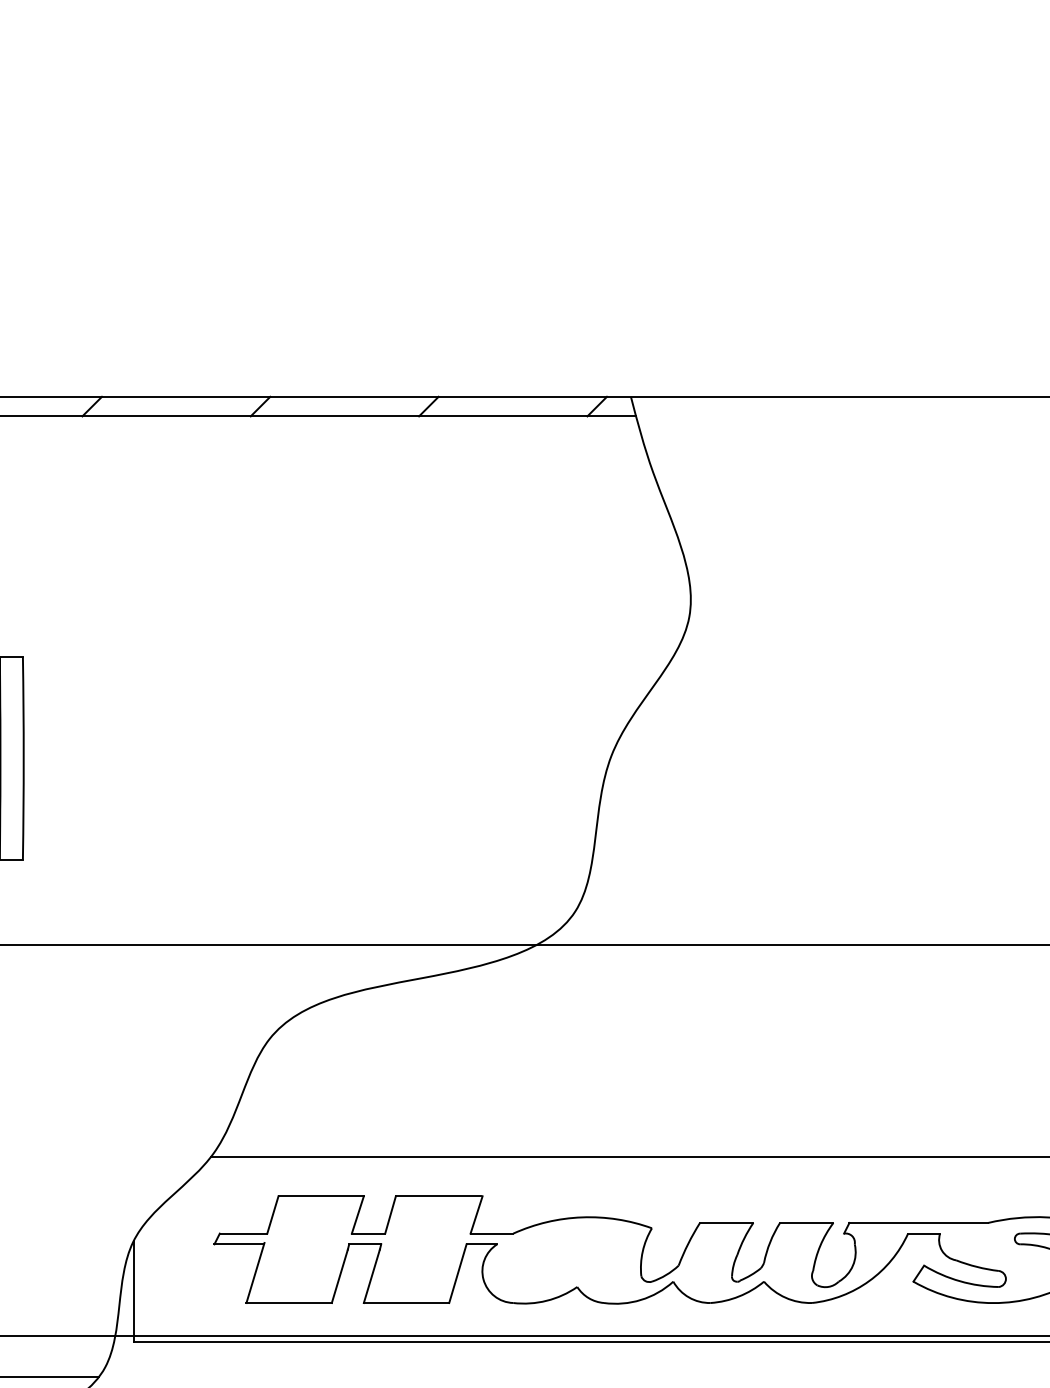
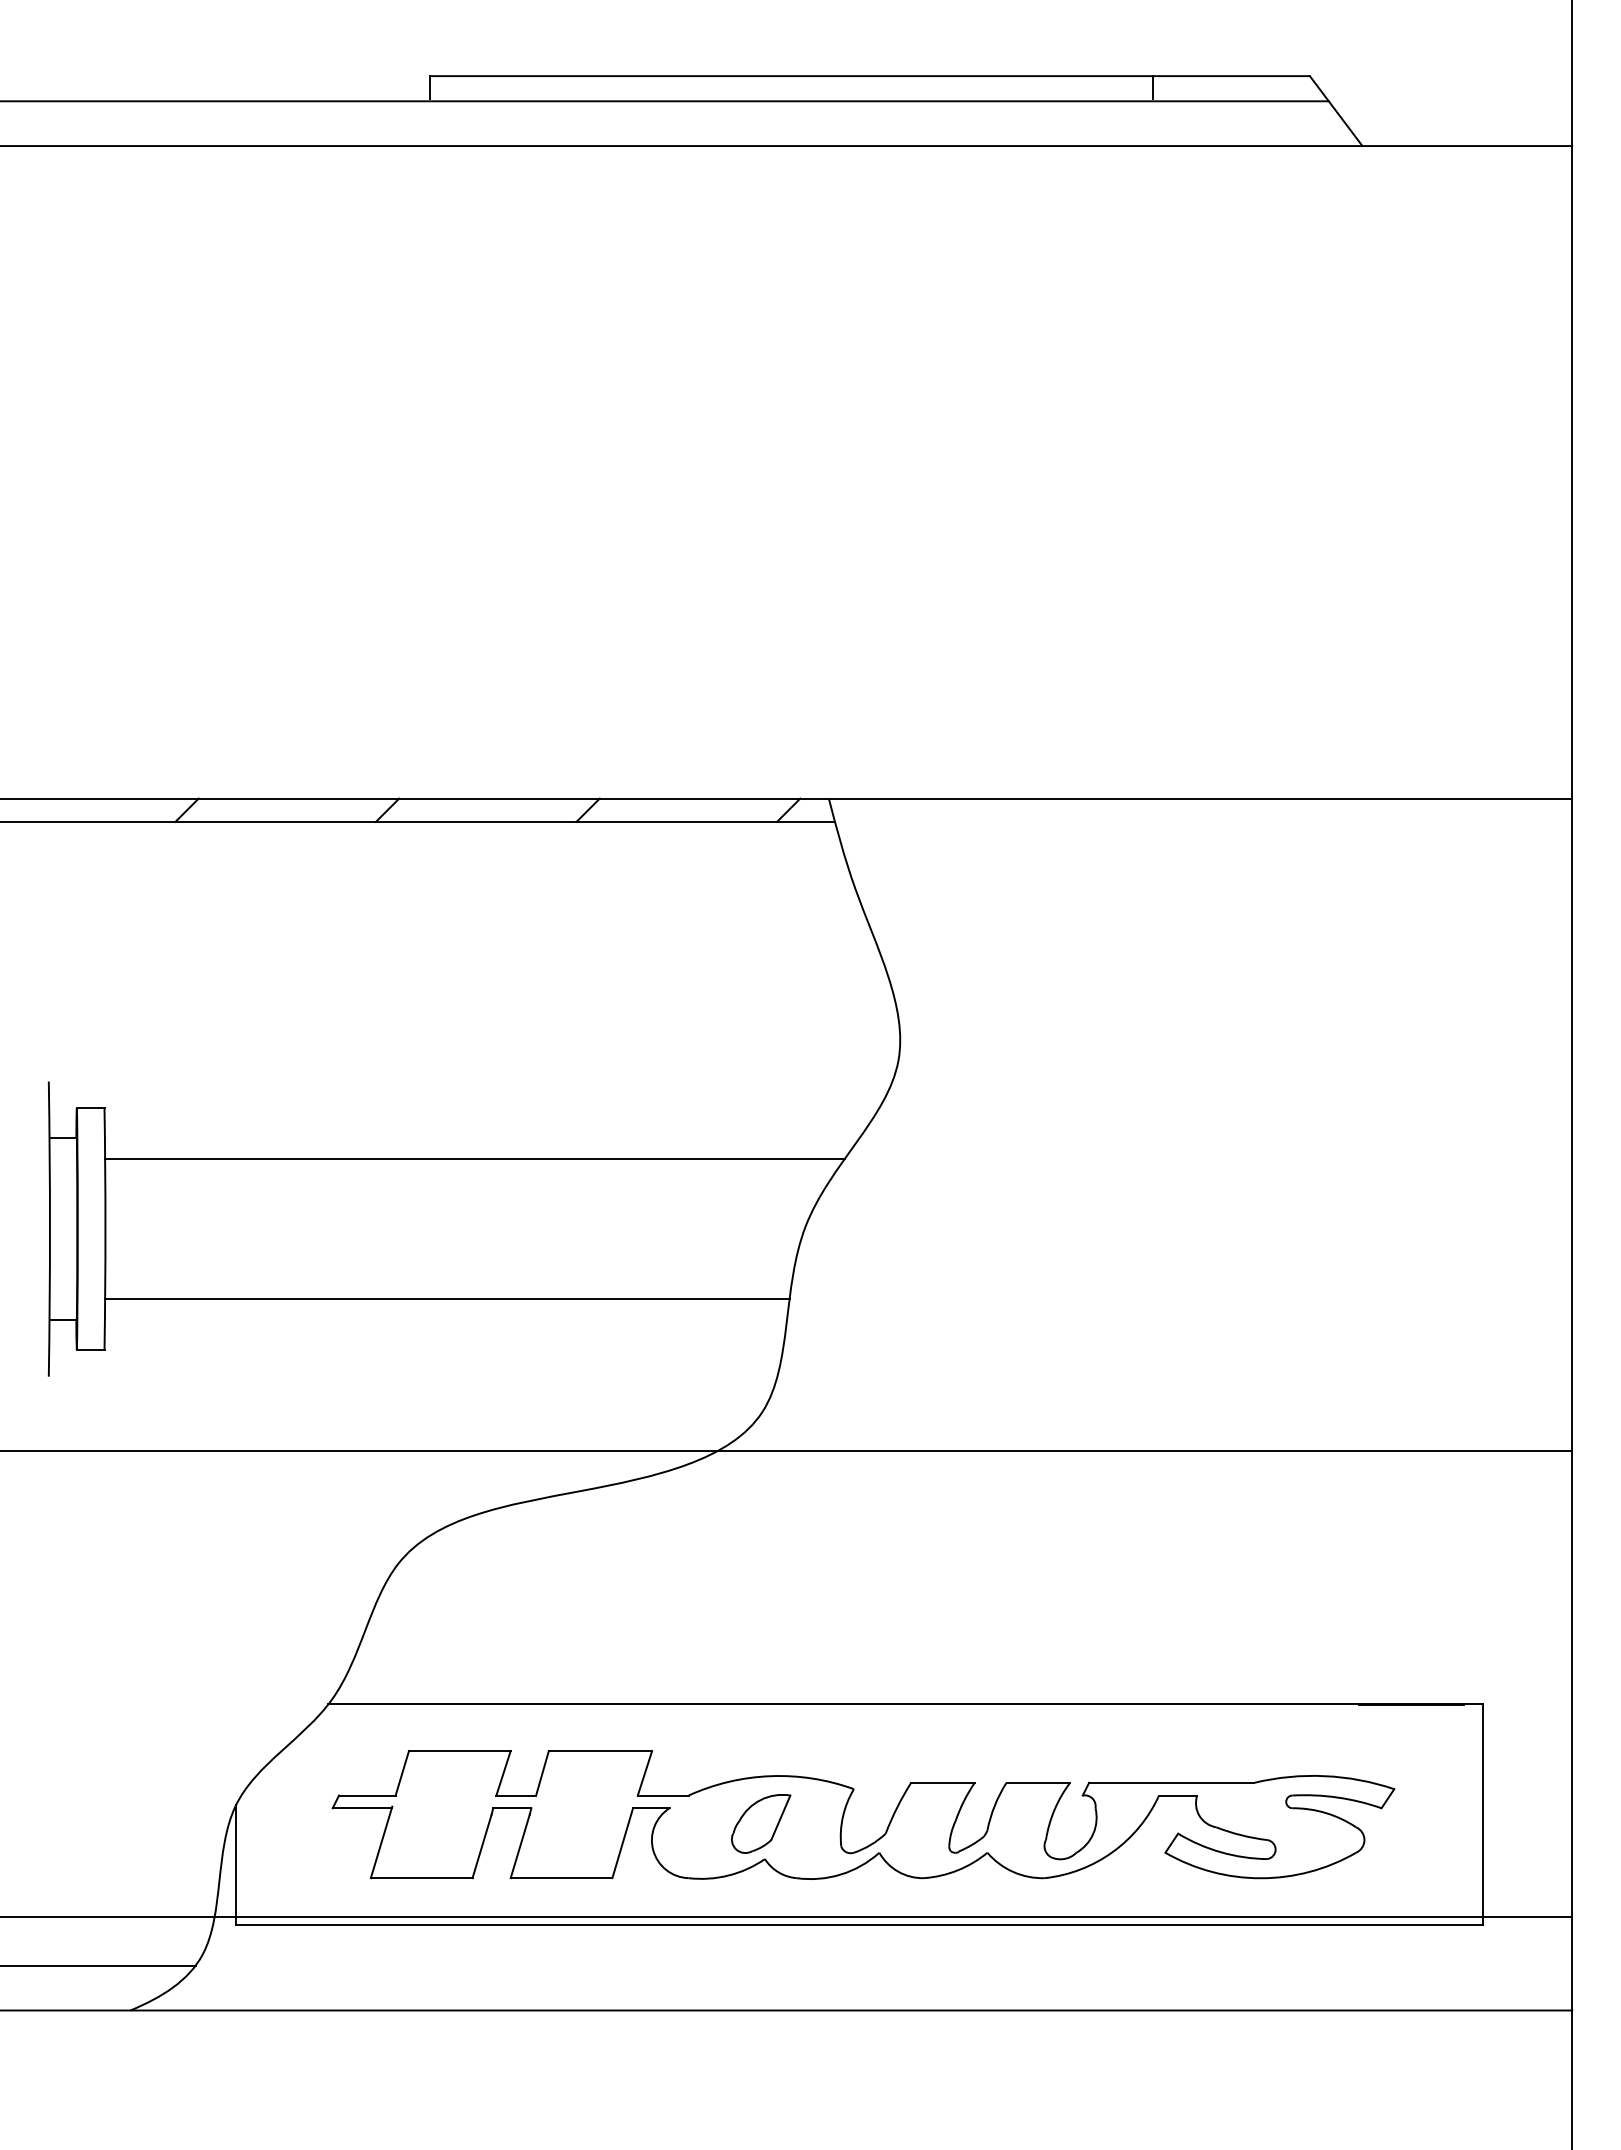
line: (333, 699) -> (474, 1159), added
line: (310, 817) -> (447, 1299), added
part: (574, 1257) -> (761, 1823), added

